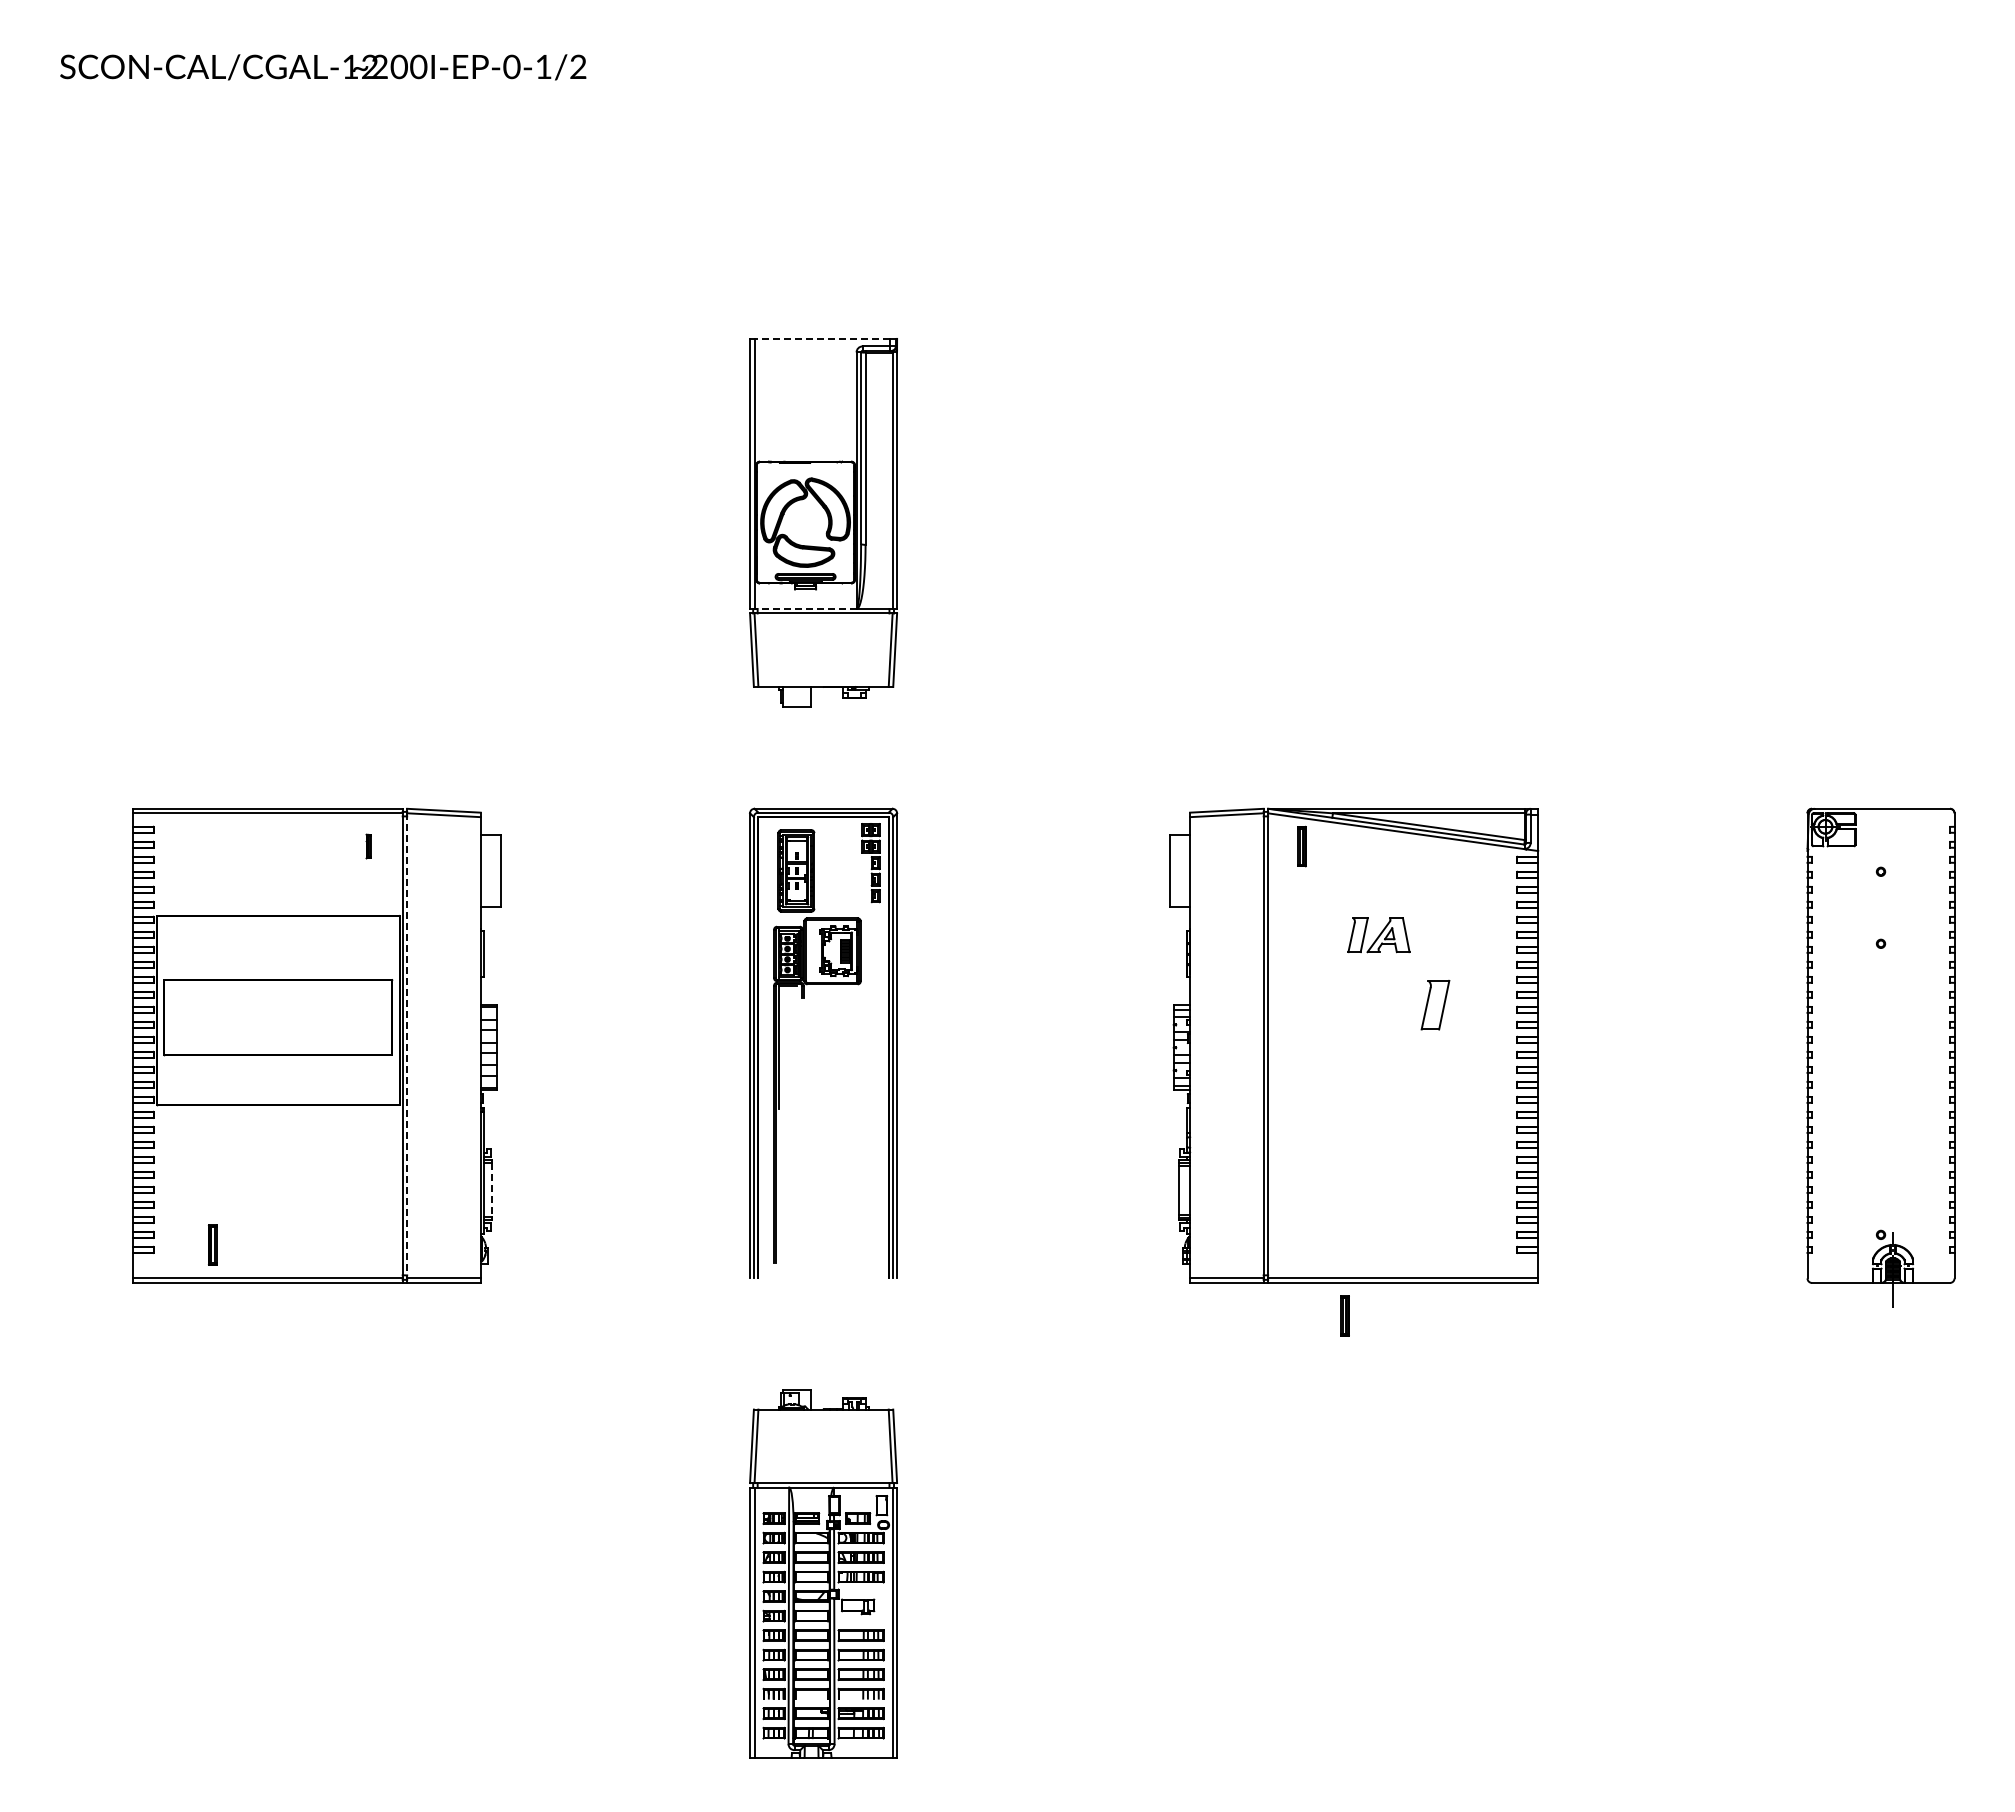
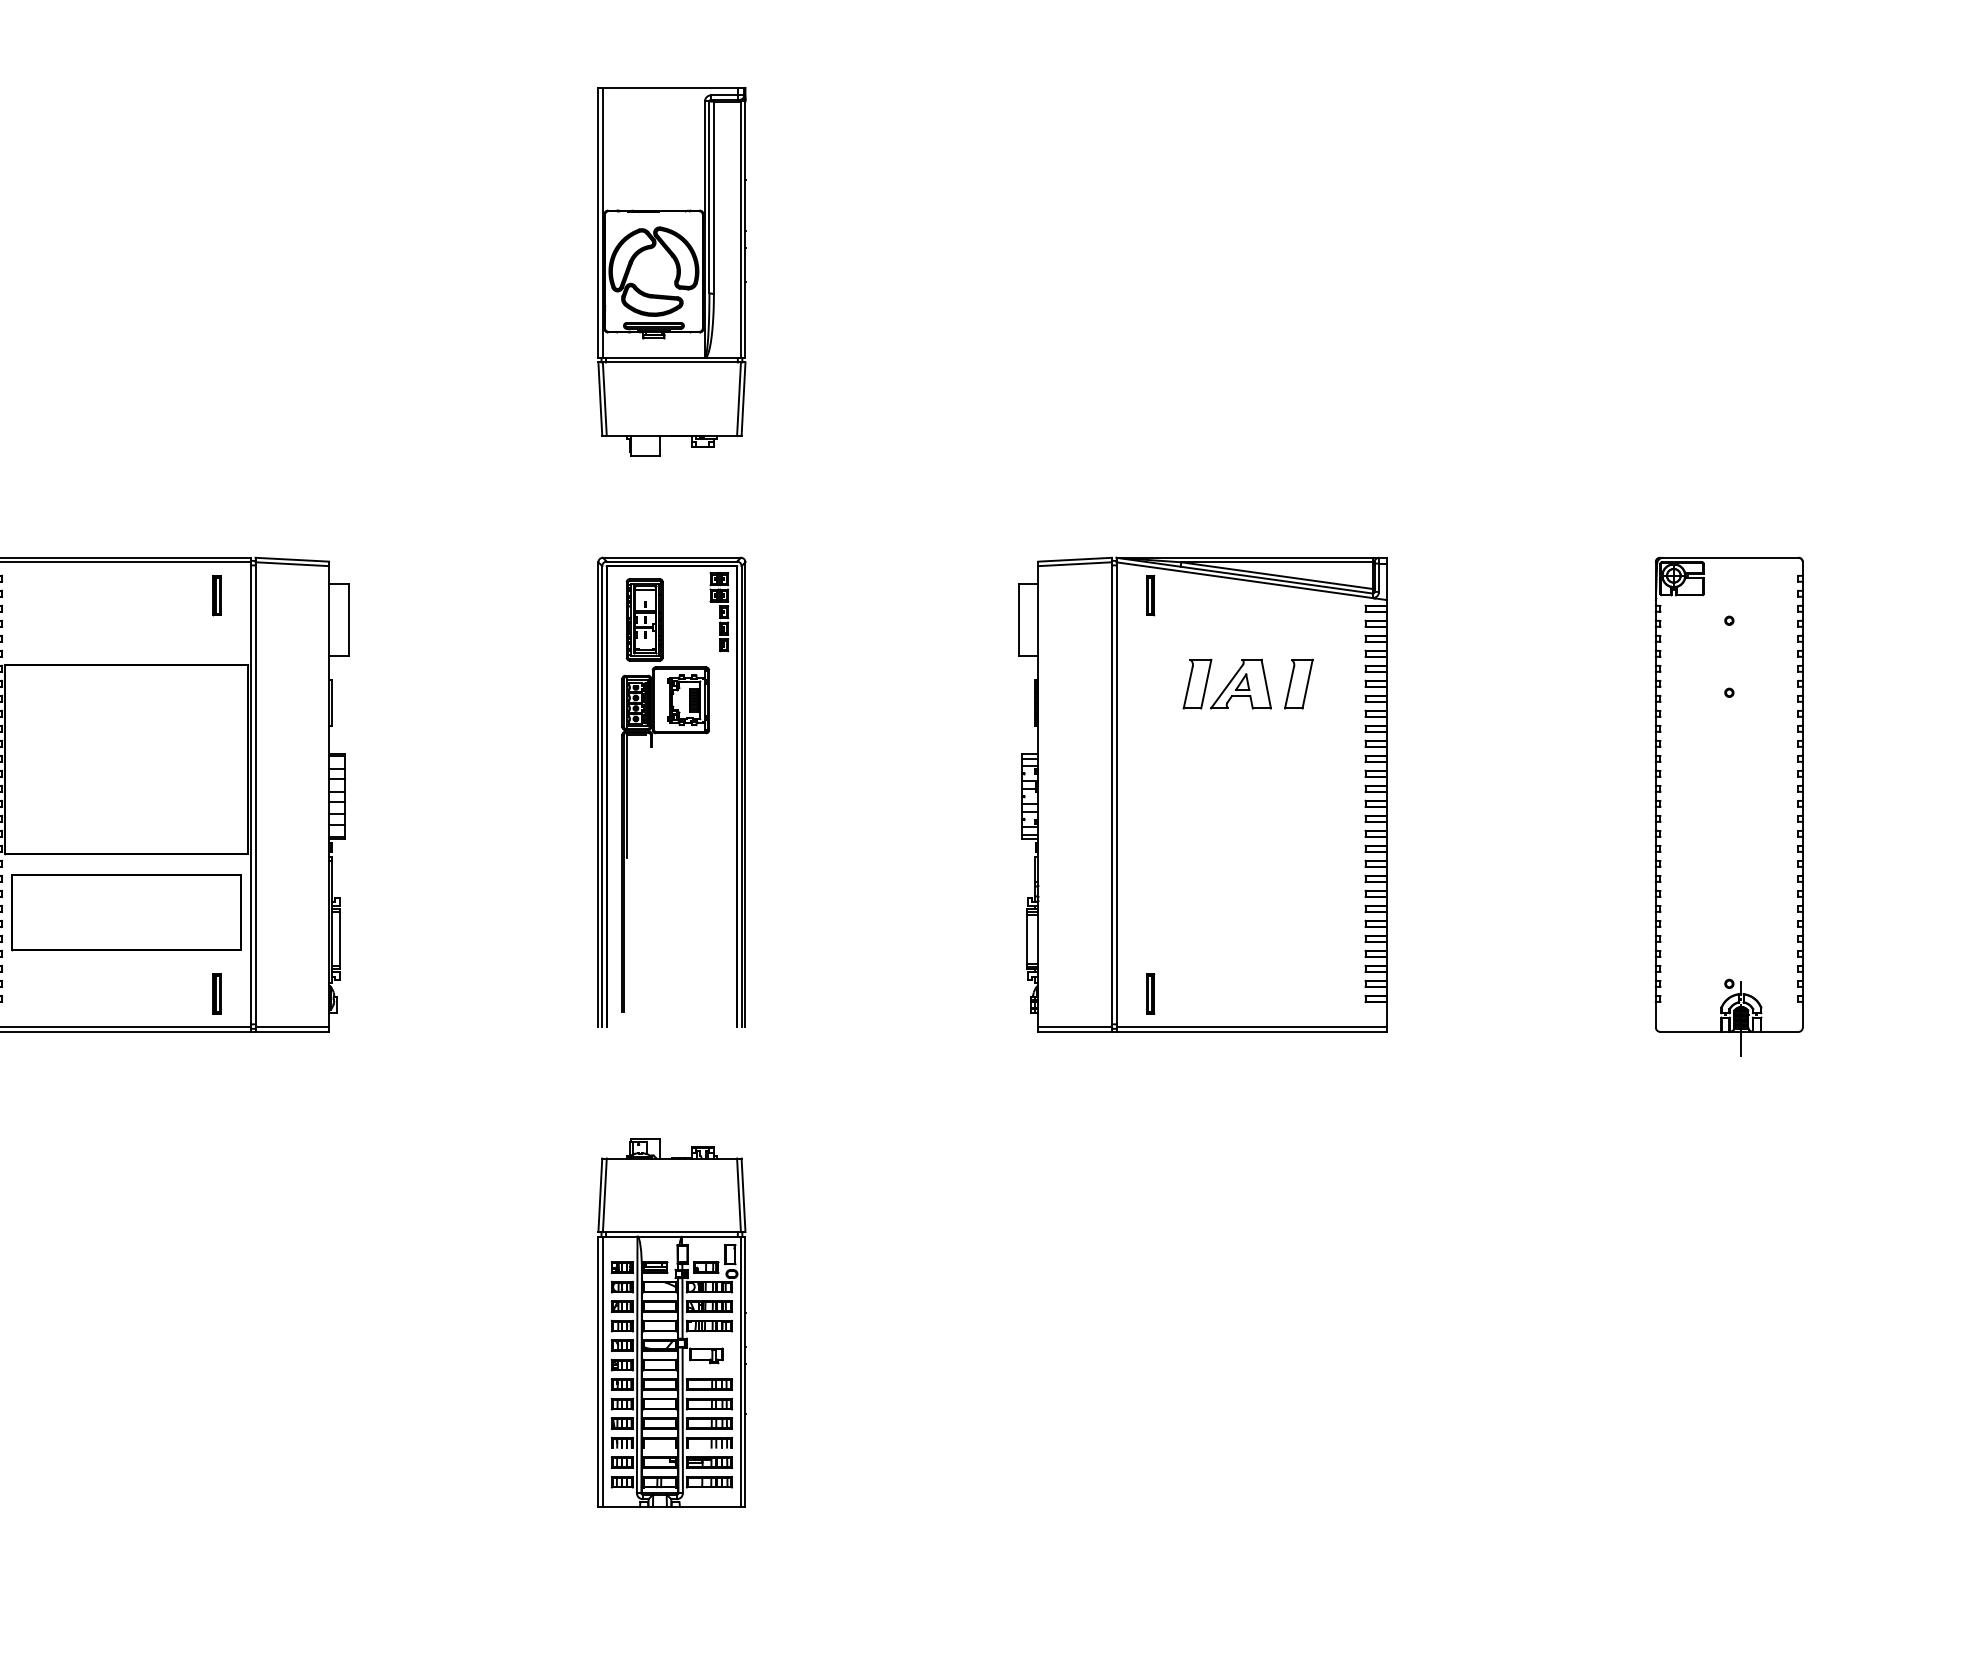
line: (822, 338) -> (670, 87), dashed -> solid
line: (805, 608) -> (653, 357), dashed -> solid
part: (368, 846) -> (216, 595), size x1.67
part: (1378, 934) -> (1226, 683), size x1.43
part: (1435, 1005) -> (1298, 684), moved
part: (278, 1017) -> (126, 912), moved
line: (407, 1045) -> (255, 794), dashed -> solid
line: (491, 1190) -> (339, 939), dashed -> solid
part: (212, 1244) -> (216, 993), moved
part: (1344, 1315) -> (1149, 993), moved

